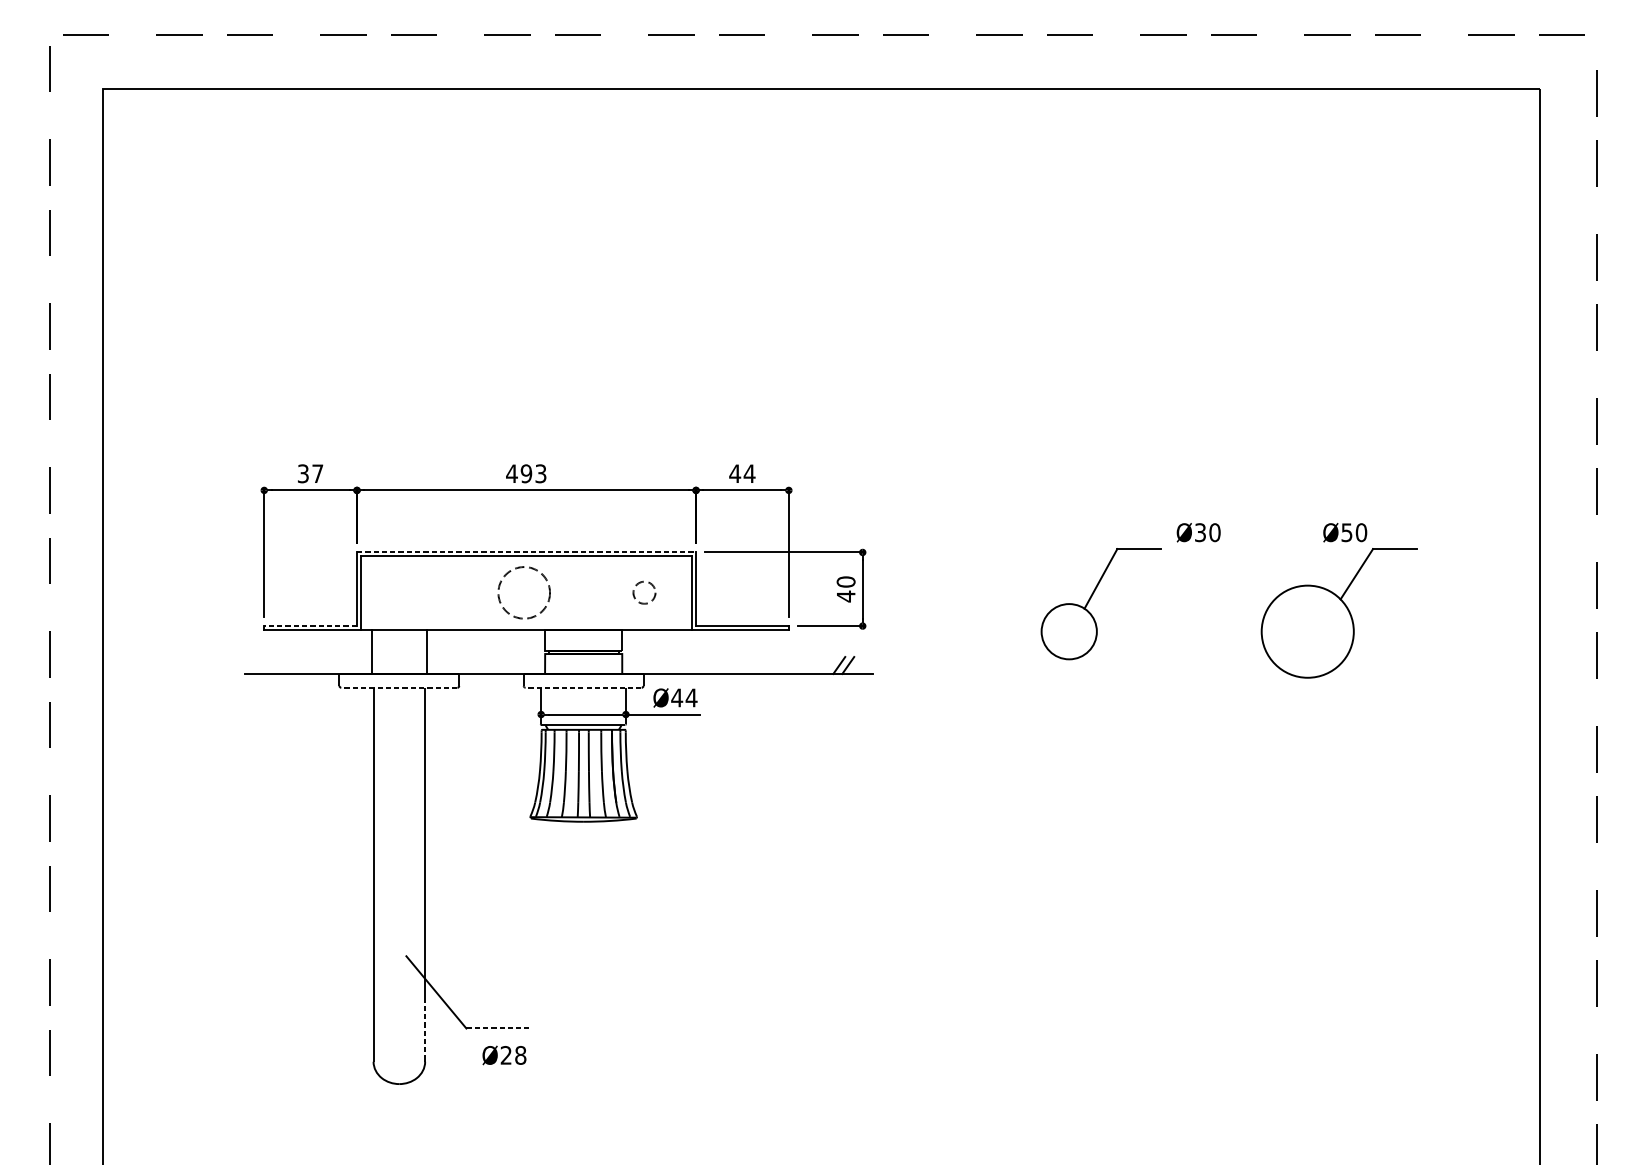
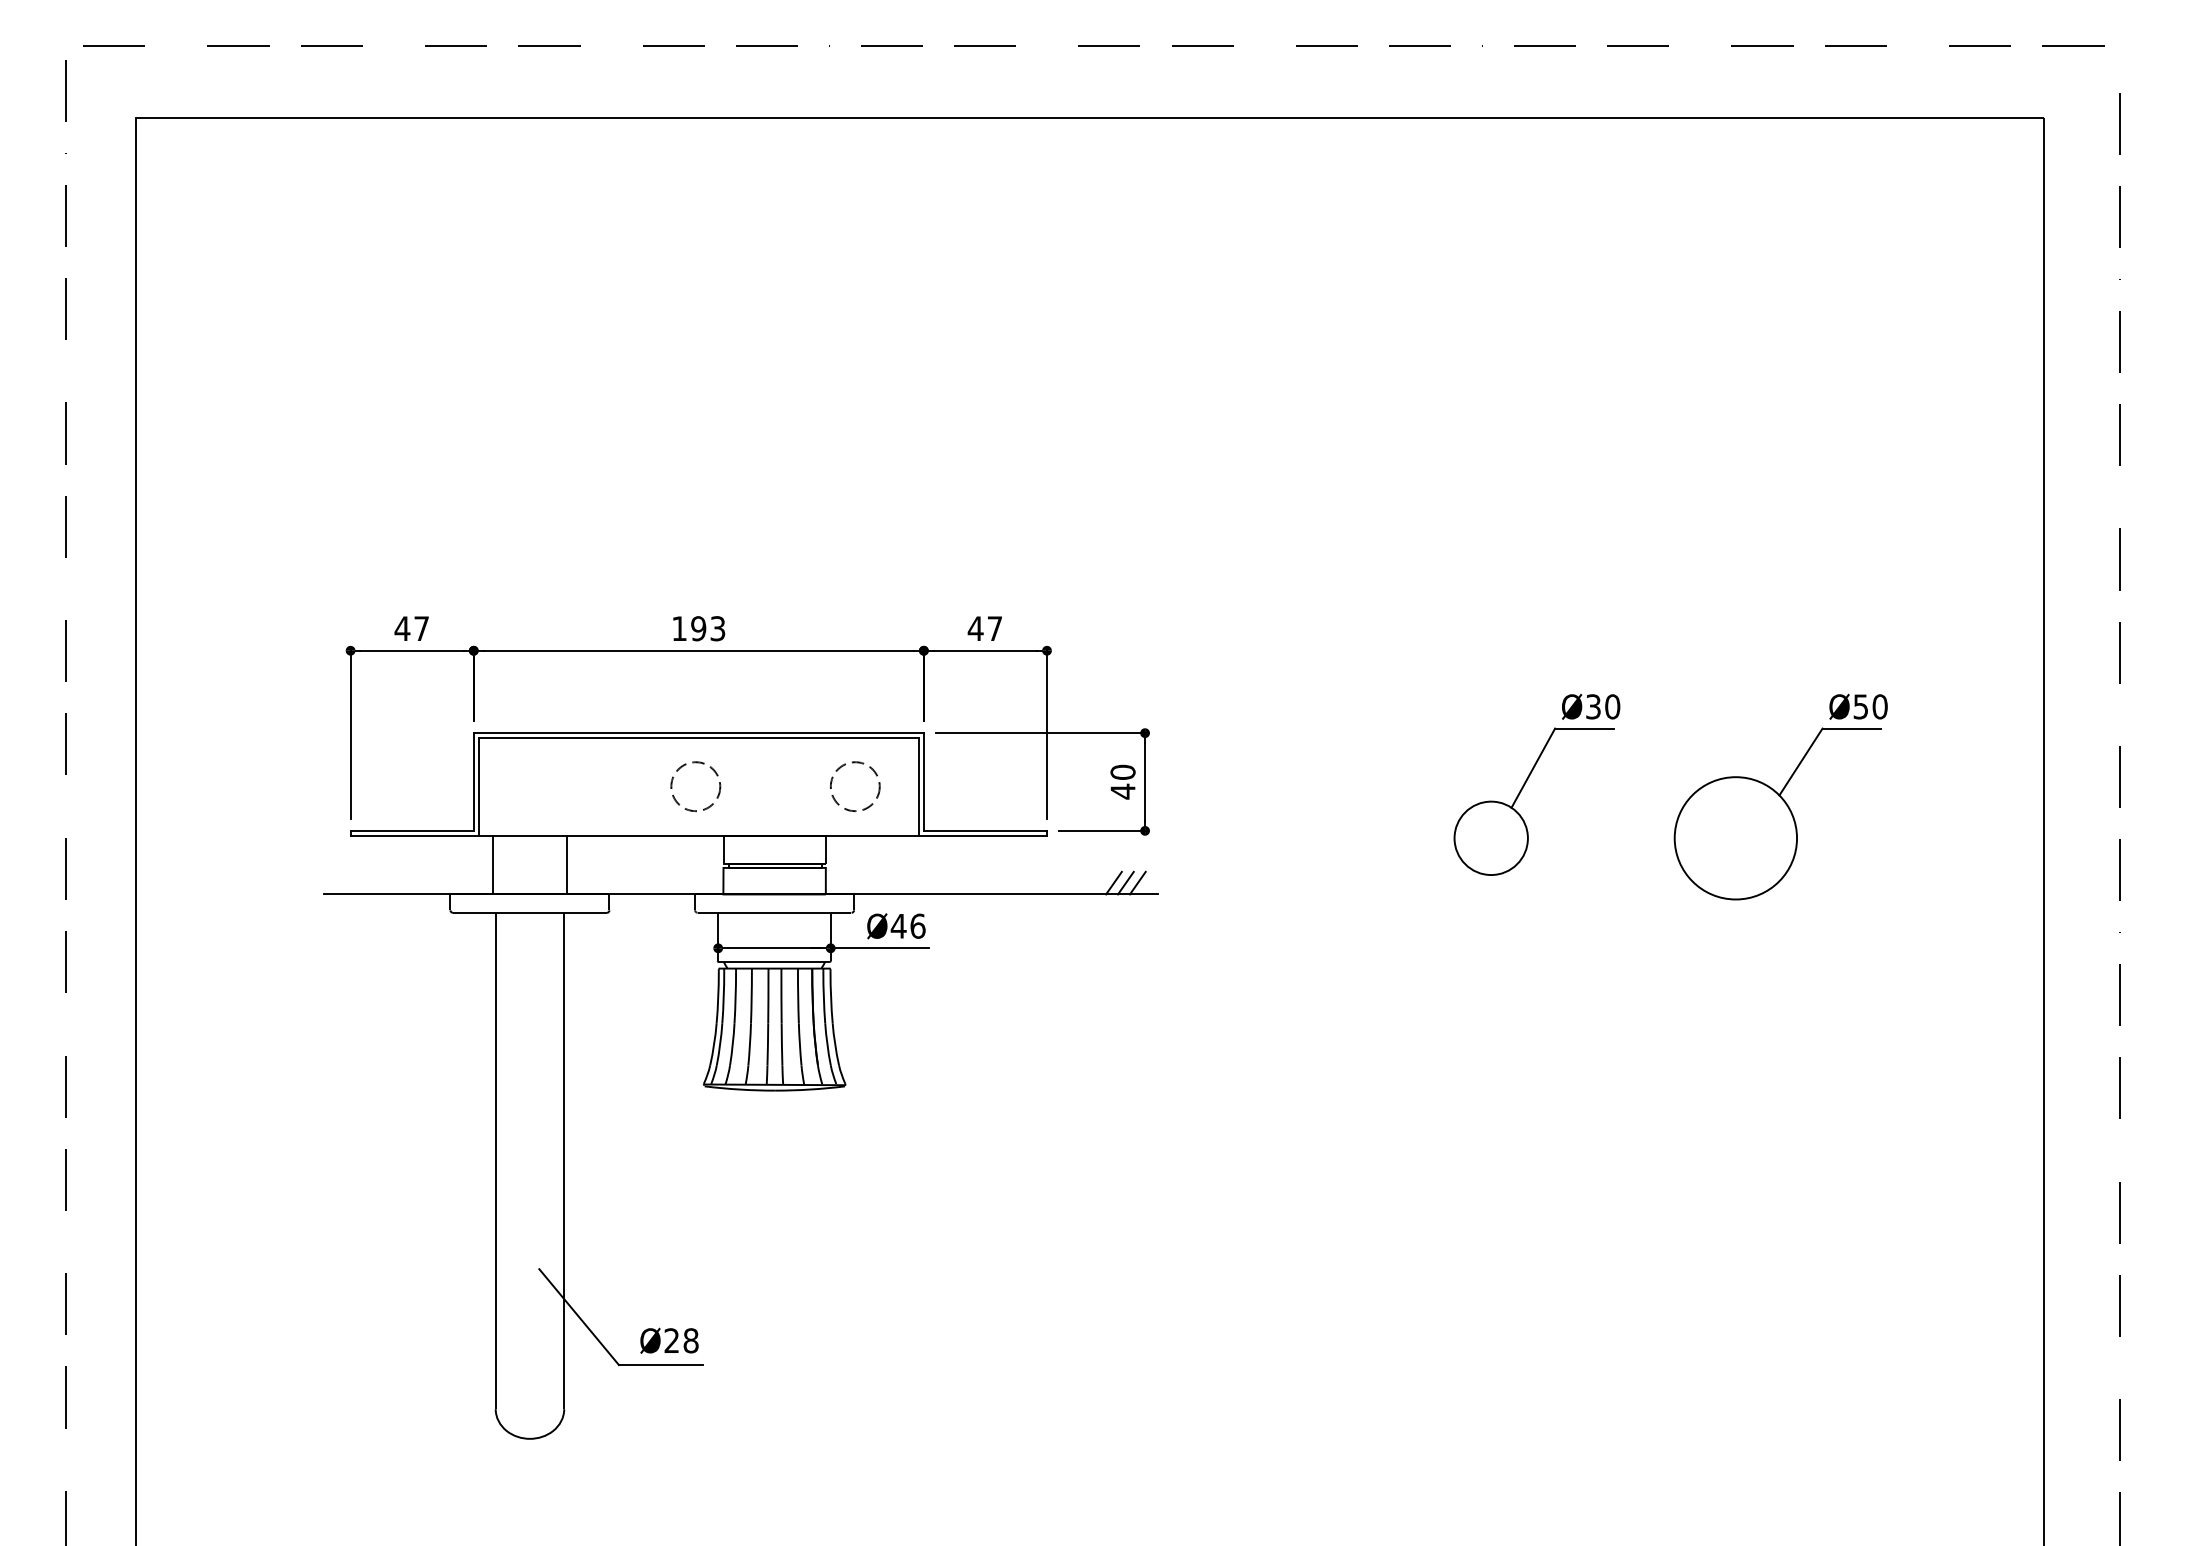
text: (303, 473) -> (402, 628), 37 -> 47
text: (512, 473) -> (679, 628), 493 -> 193
text: (749, 473) -> (994, 628), 44 -> 47
text: (1345, 532) -> (1858, 706), moved
line: (527, 552) -> (699, 733), dashed -> solid
circle: (524, 592) -> (695, 786), size x0.71
circle: (644, 592) -> (855, 786), size x1.67
part: (1090, 599) -> (1519, 795), moved
line: (310, 625) -> (412, 830), dashed -> solid
line: (857, 664) -> (1137, 882), added
line: (399, 687) -> (529, 912), dashed -> solid
line: (583, 687) -> (774, 912), dashed -> solid
text: (691, 697) -> (917, 925), Ø44 -> Ø46
line: (425, 1026) -> (564, 1362), dashed -> solid
line: (497, 1028) -> (660, 1365), dashed -> solid
text: (504, 1055) -> (669, 1340), moved

